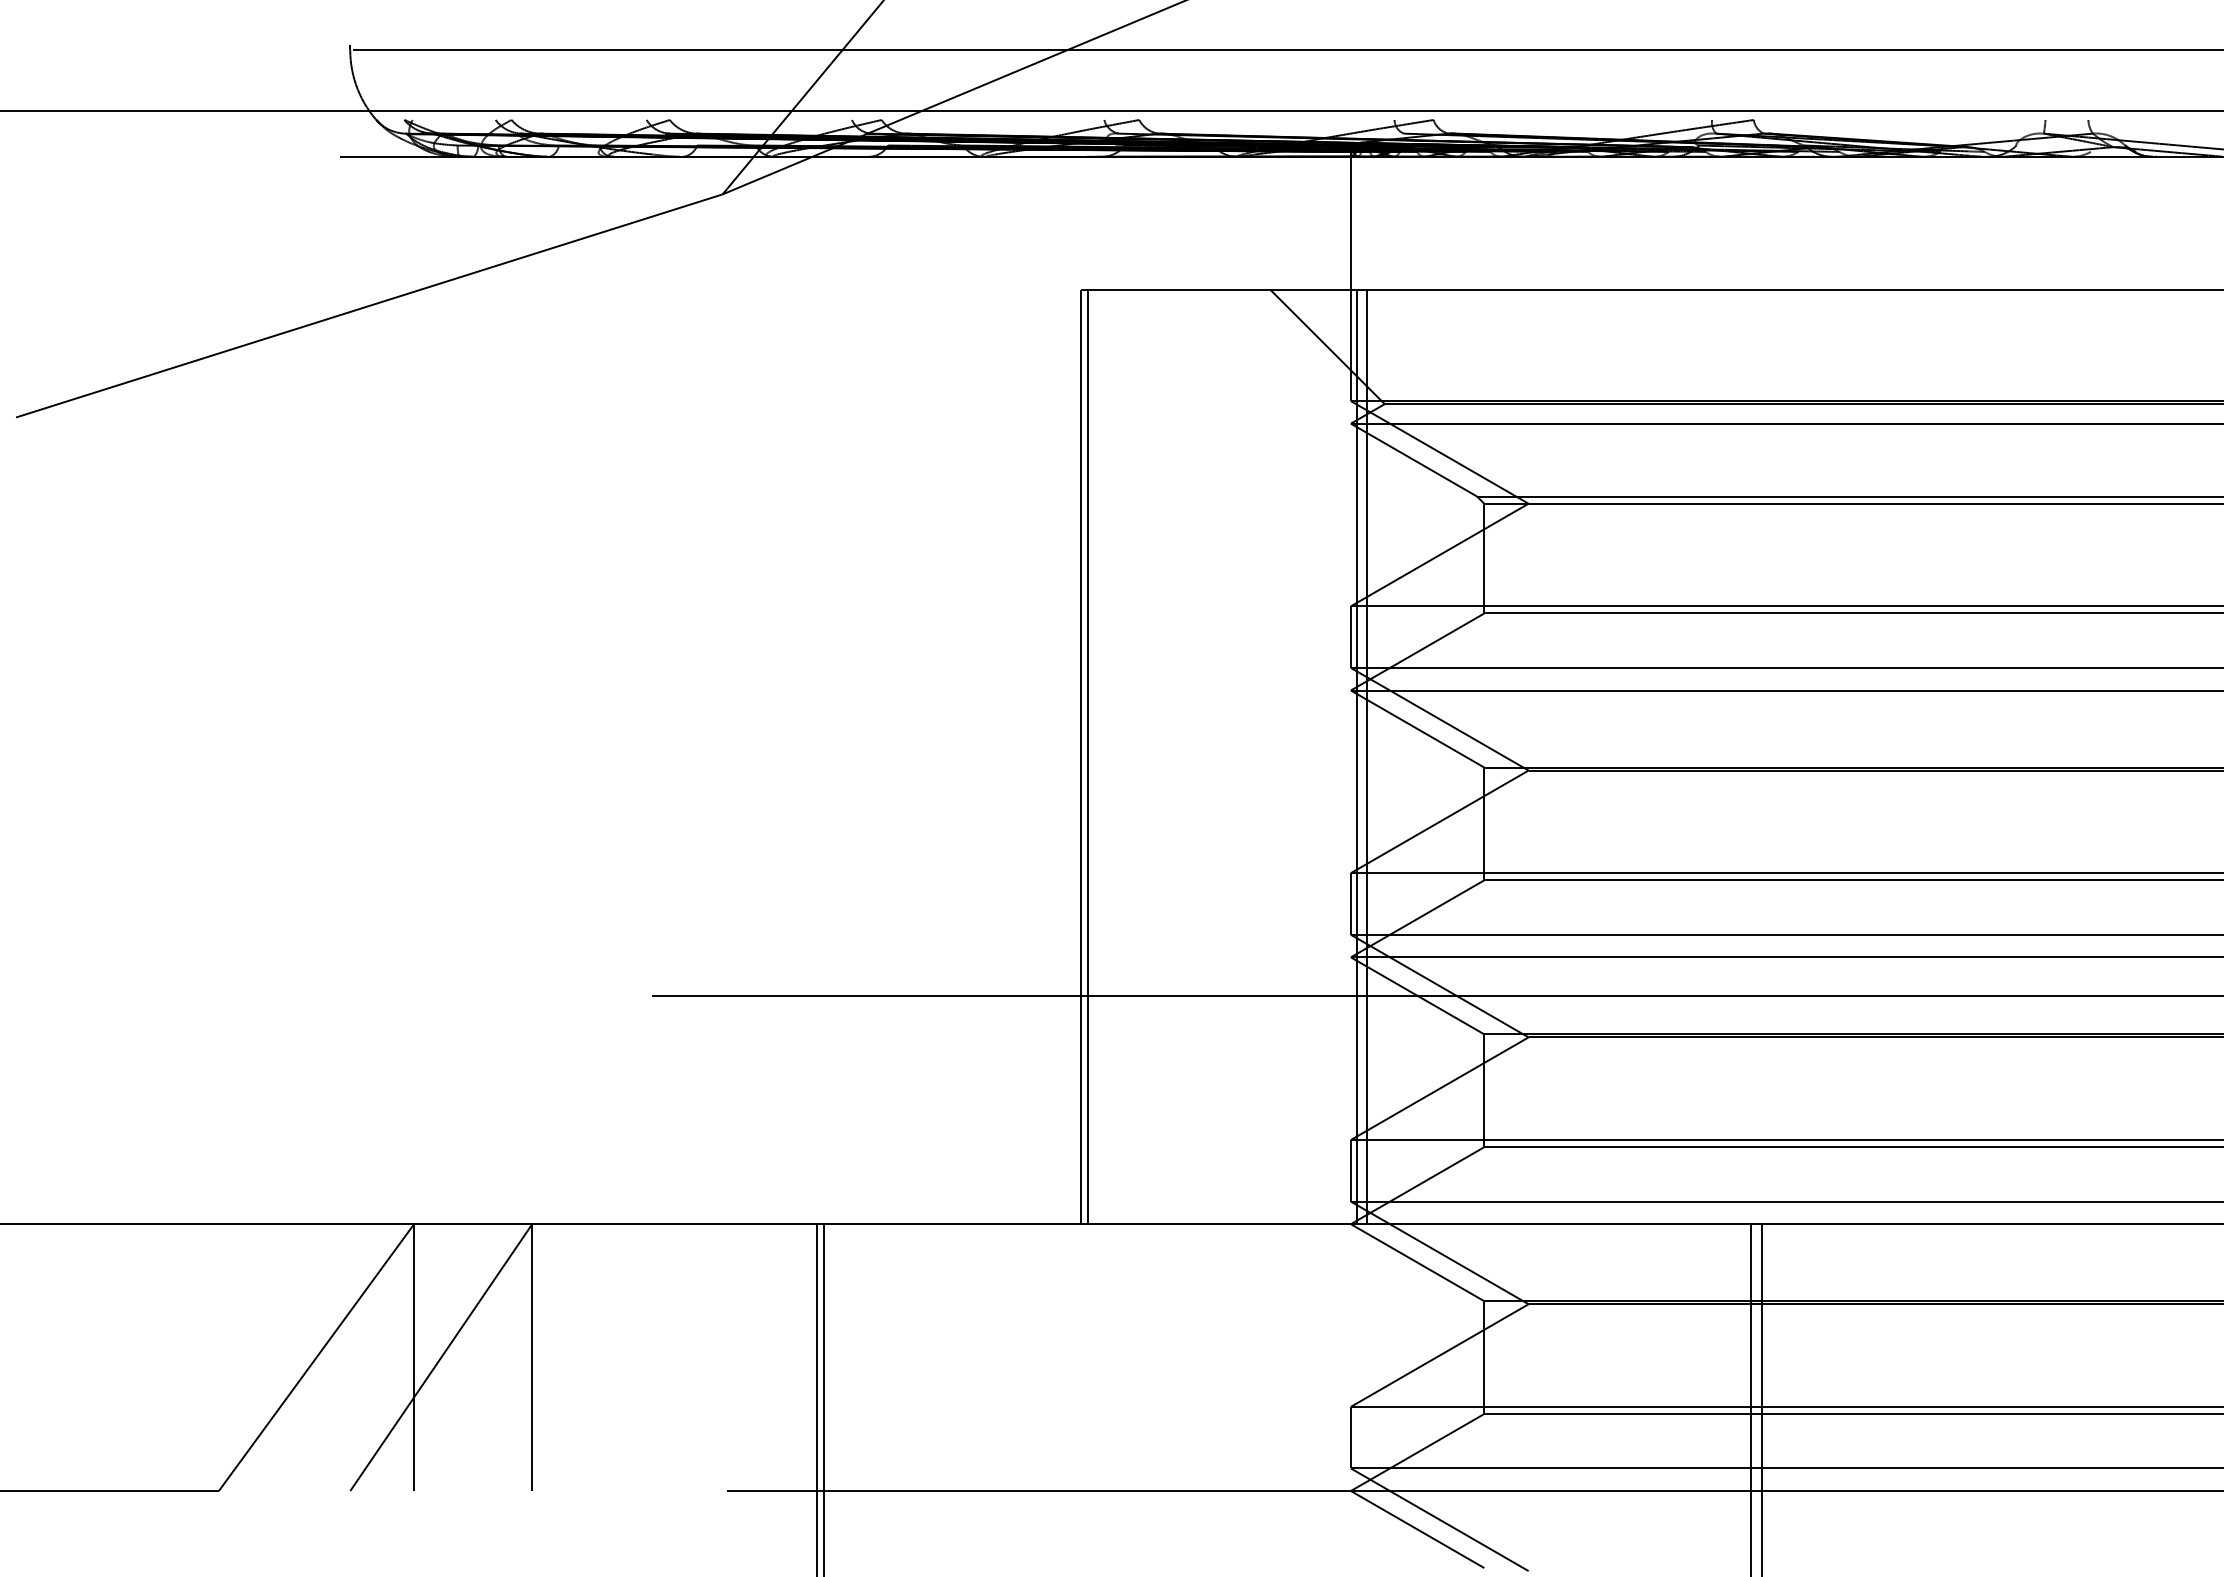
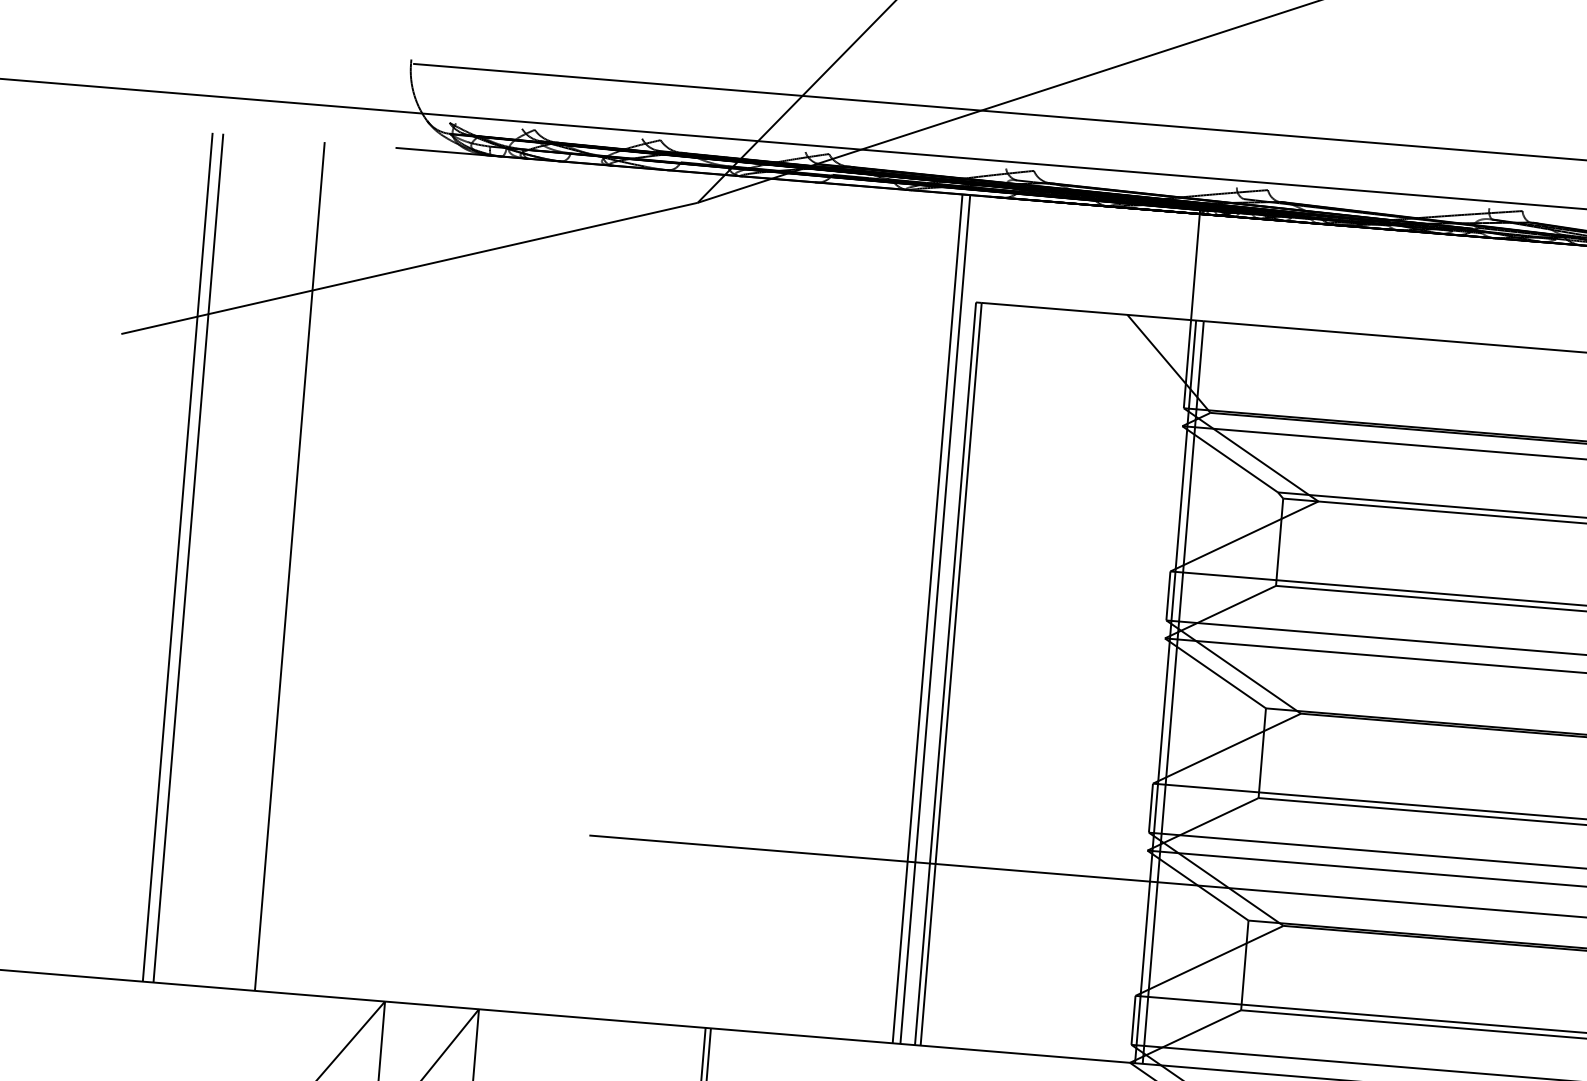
line: (109, 690) -> (177, 557), added
line: (122, 690) -> (188, 558), added
line: (250, 690) -> (289, 566), added
line: (1052, 690) -> (927, 618), added
line: (1062, 690) -> (935, 619), added

